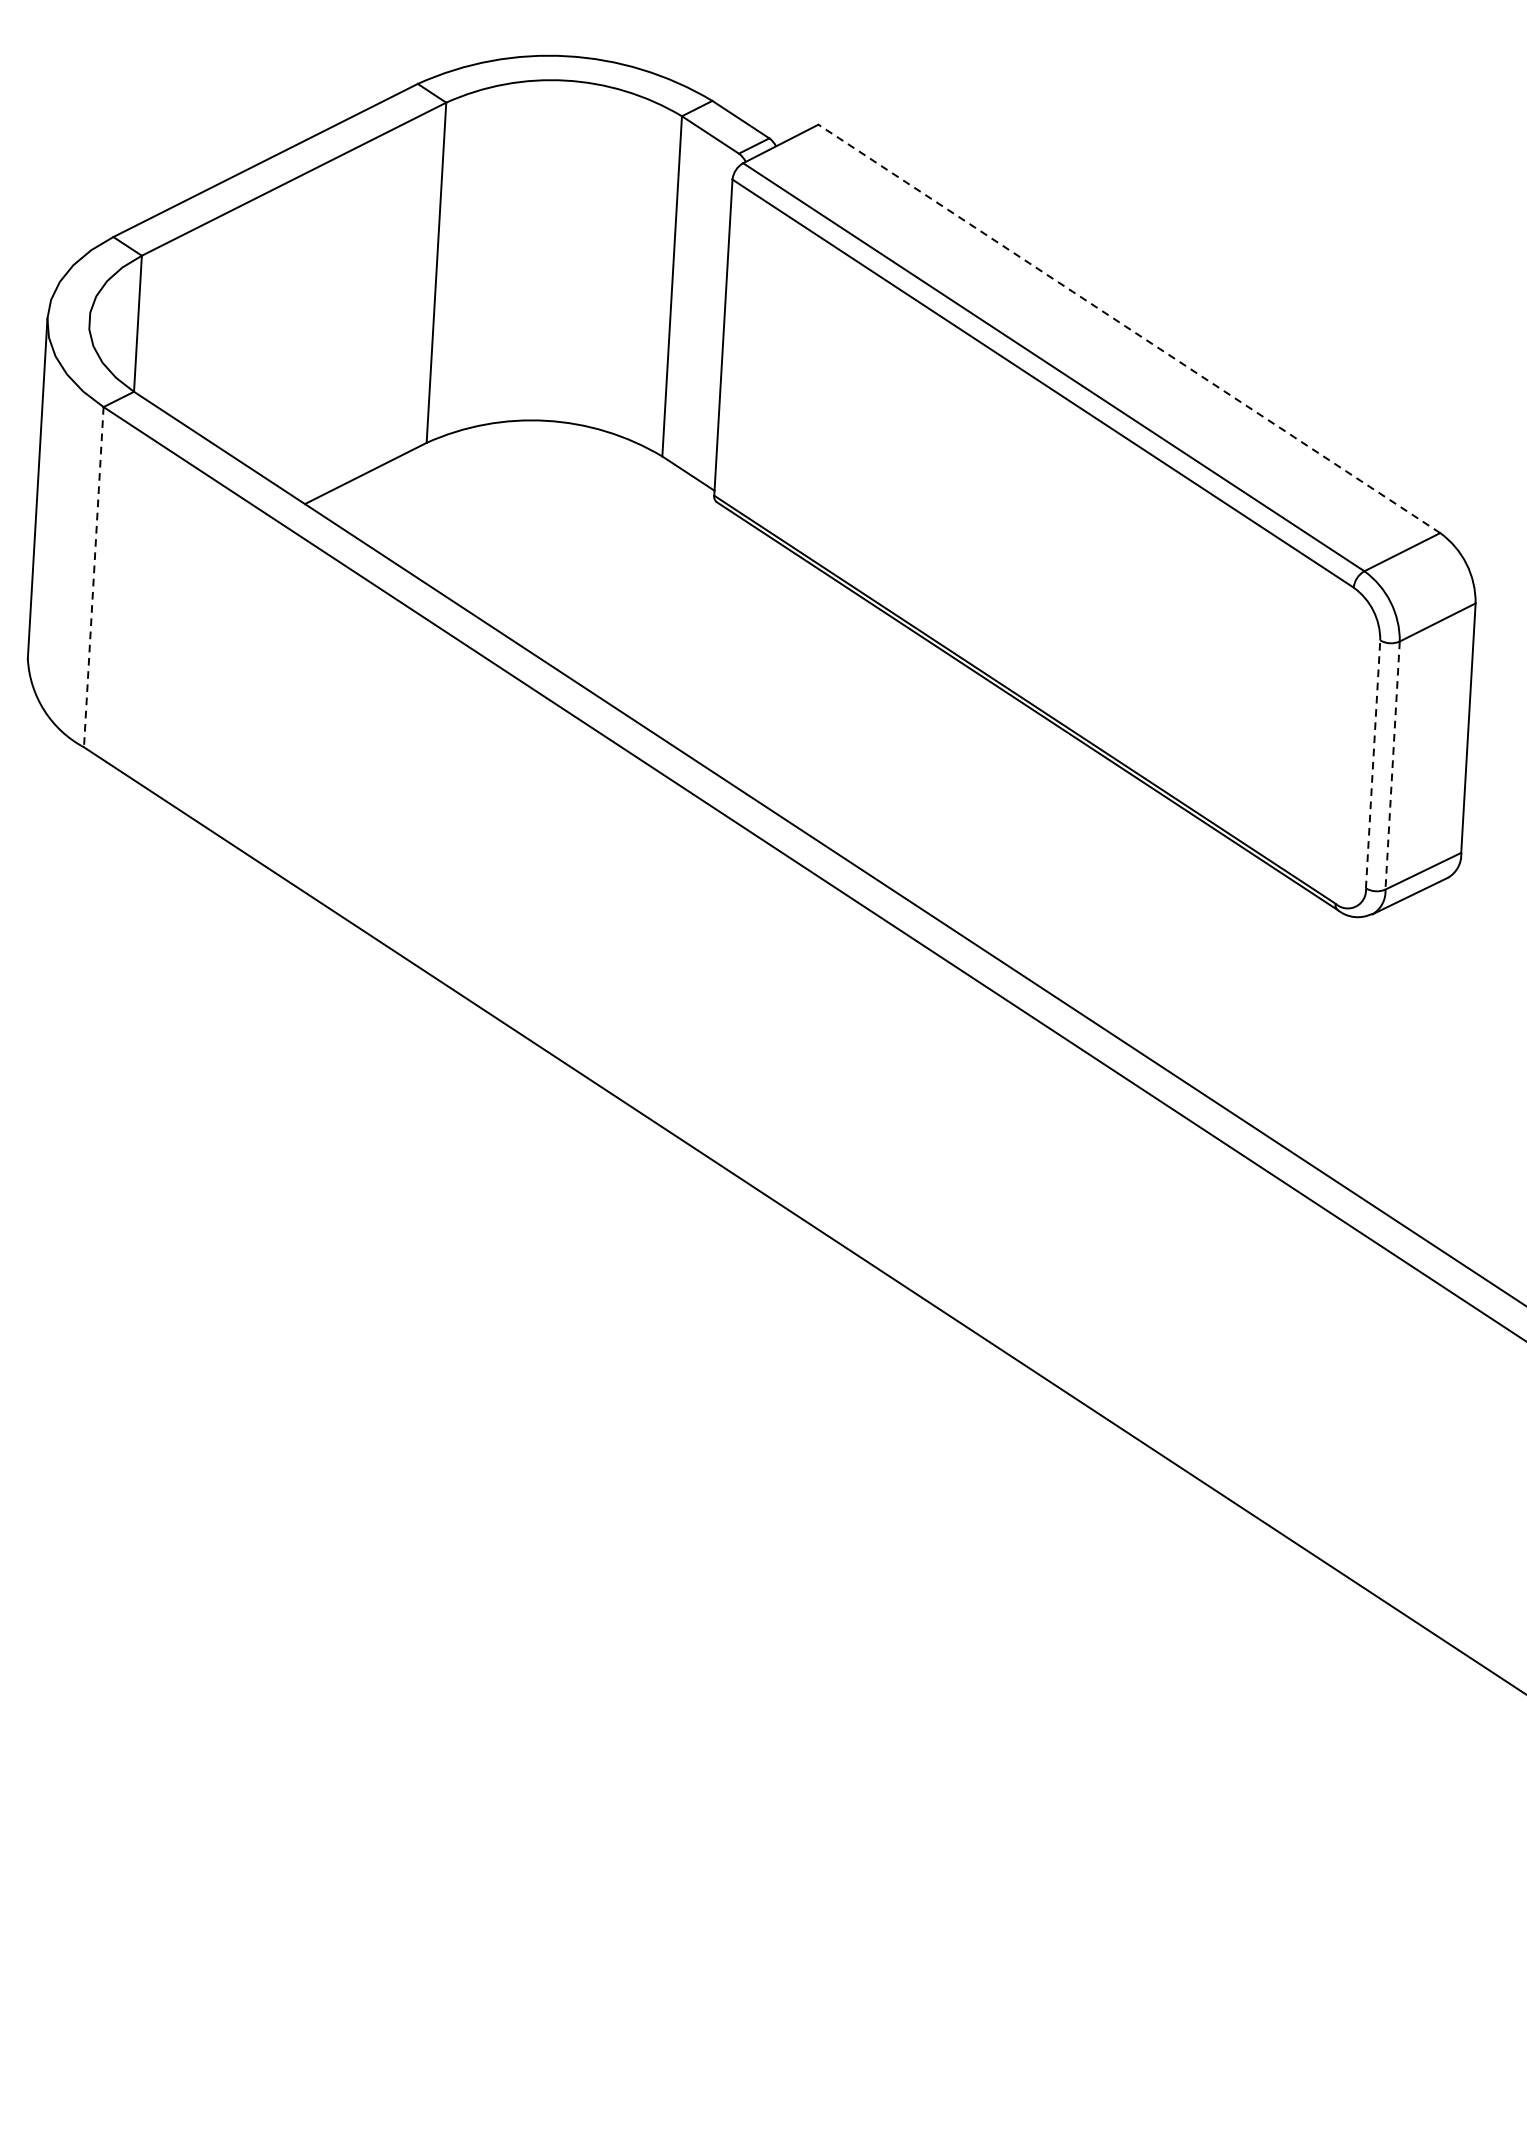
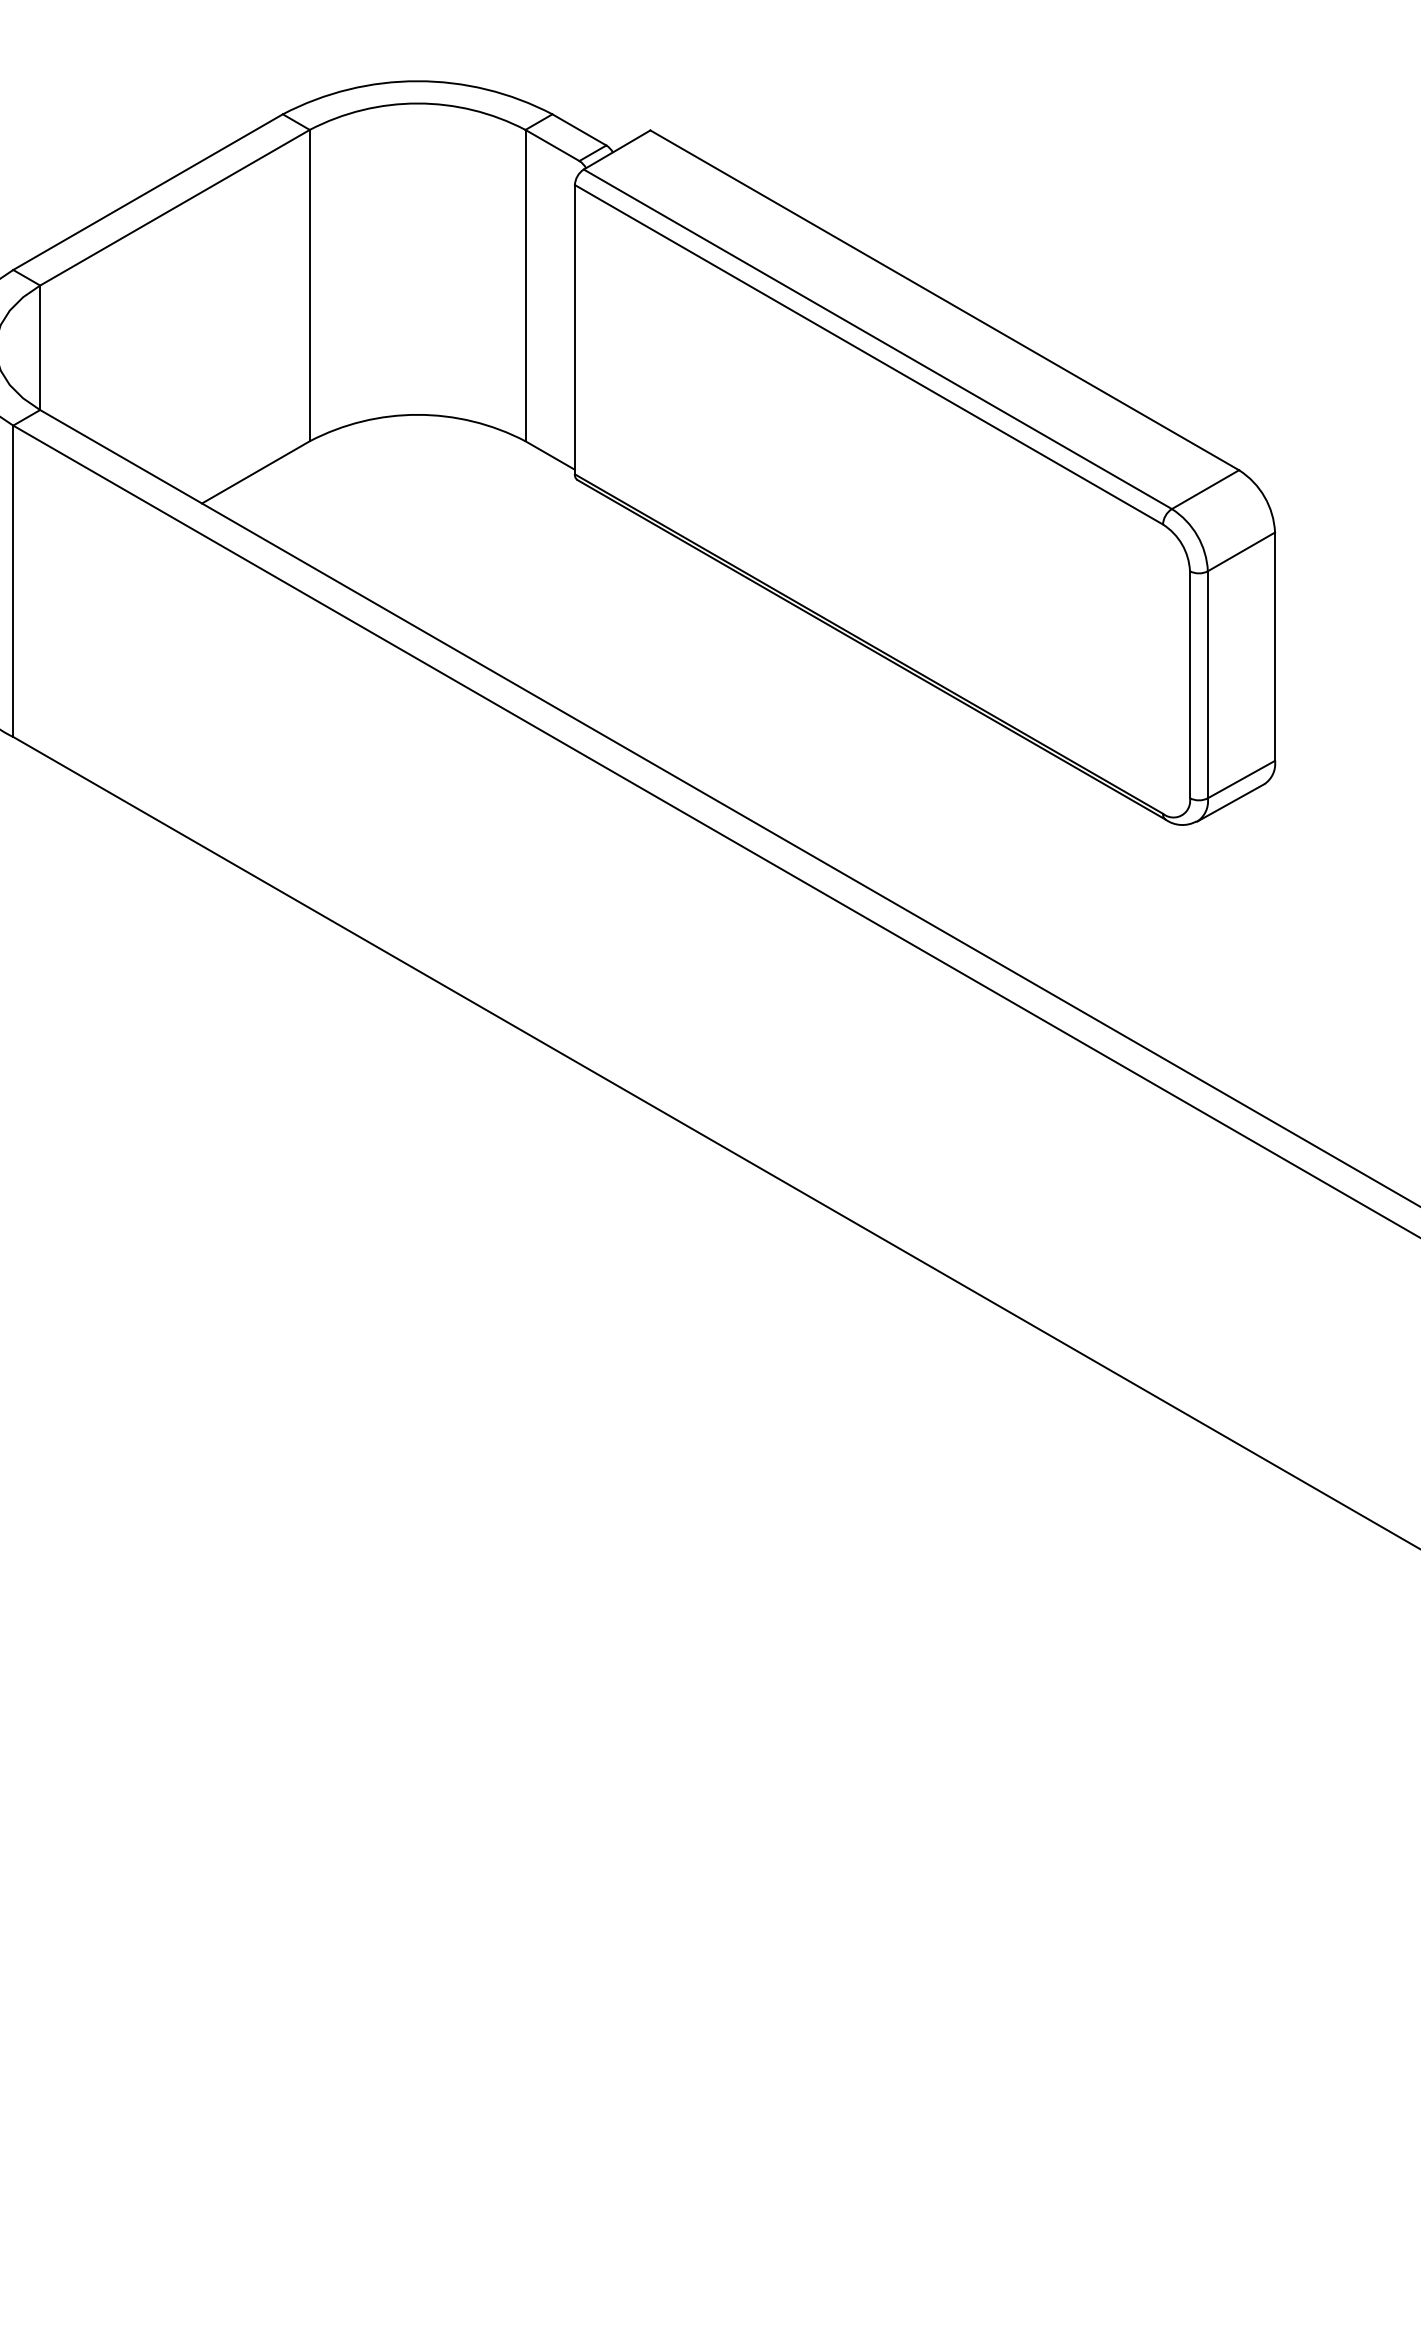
line: (1129, 329) -> (944, 300), dashed -> solid
line: (94, 577) -> (13, 581), dashed -> solid
line: (1372, 764) -> (1189, 684), dashed -> solid
line: (1392, 766) -> (1207, 685), dashed -> solid

